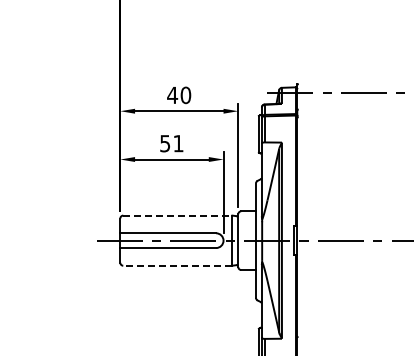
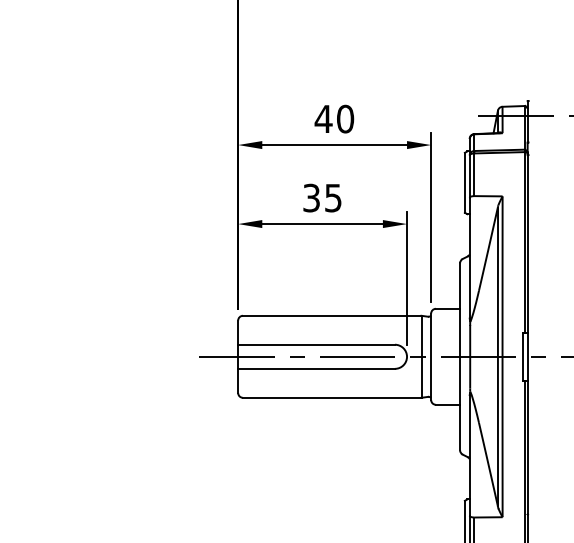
text: (171, 143) -> (321, 197), 51 -> 35
line: (177, 215) -> (331, 315), dashed -> solid
line: (177, 265) -> (331, 397), dashed -> solid

